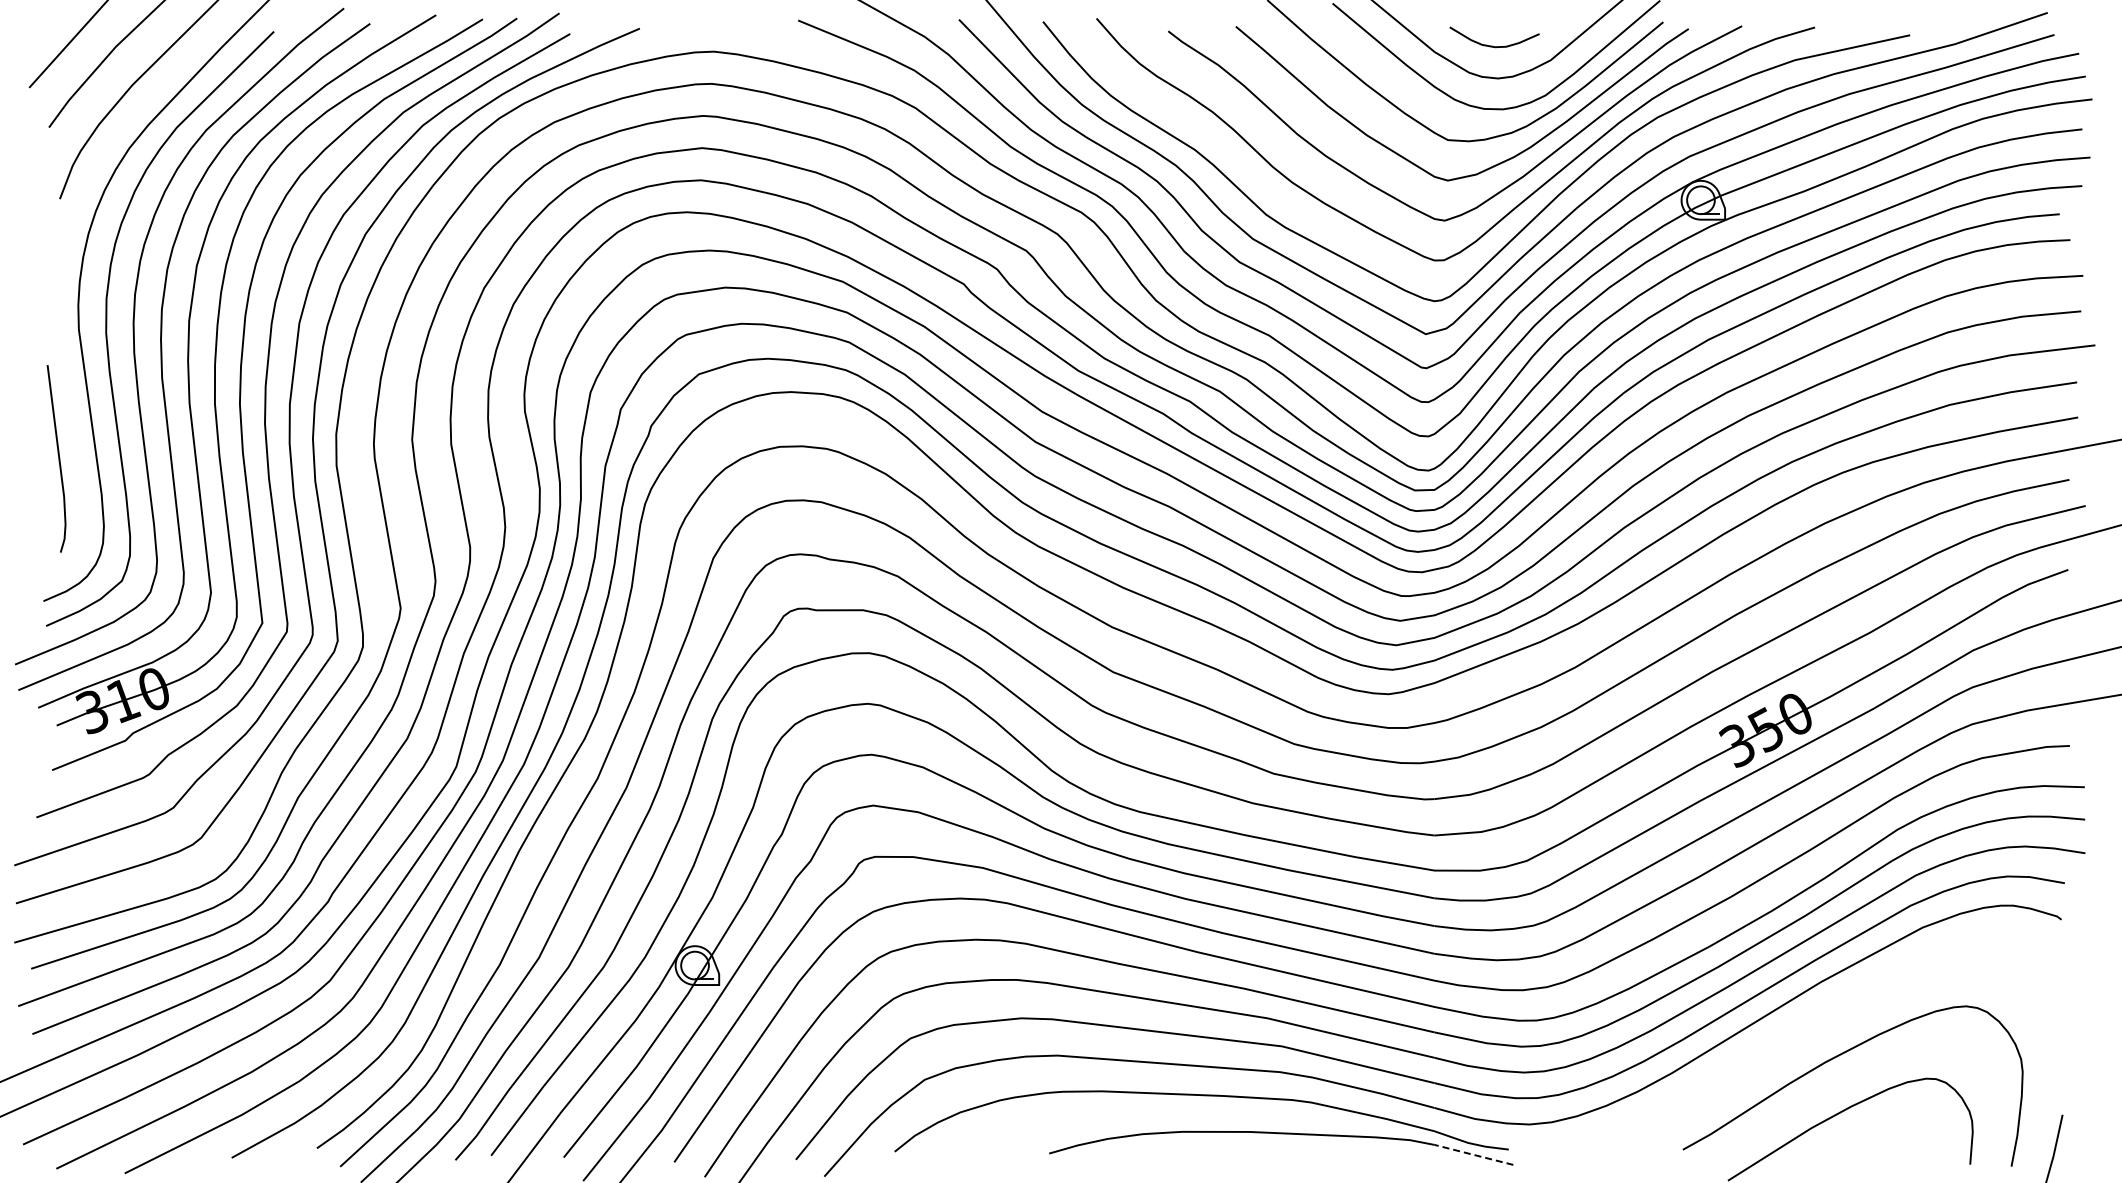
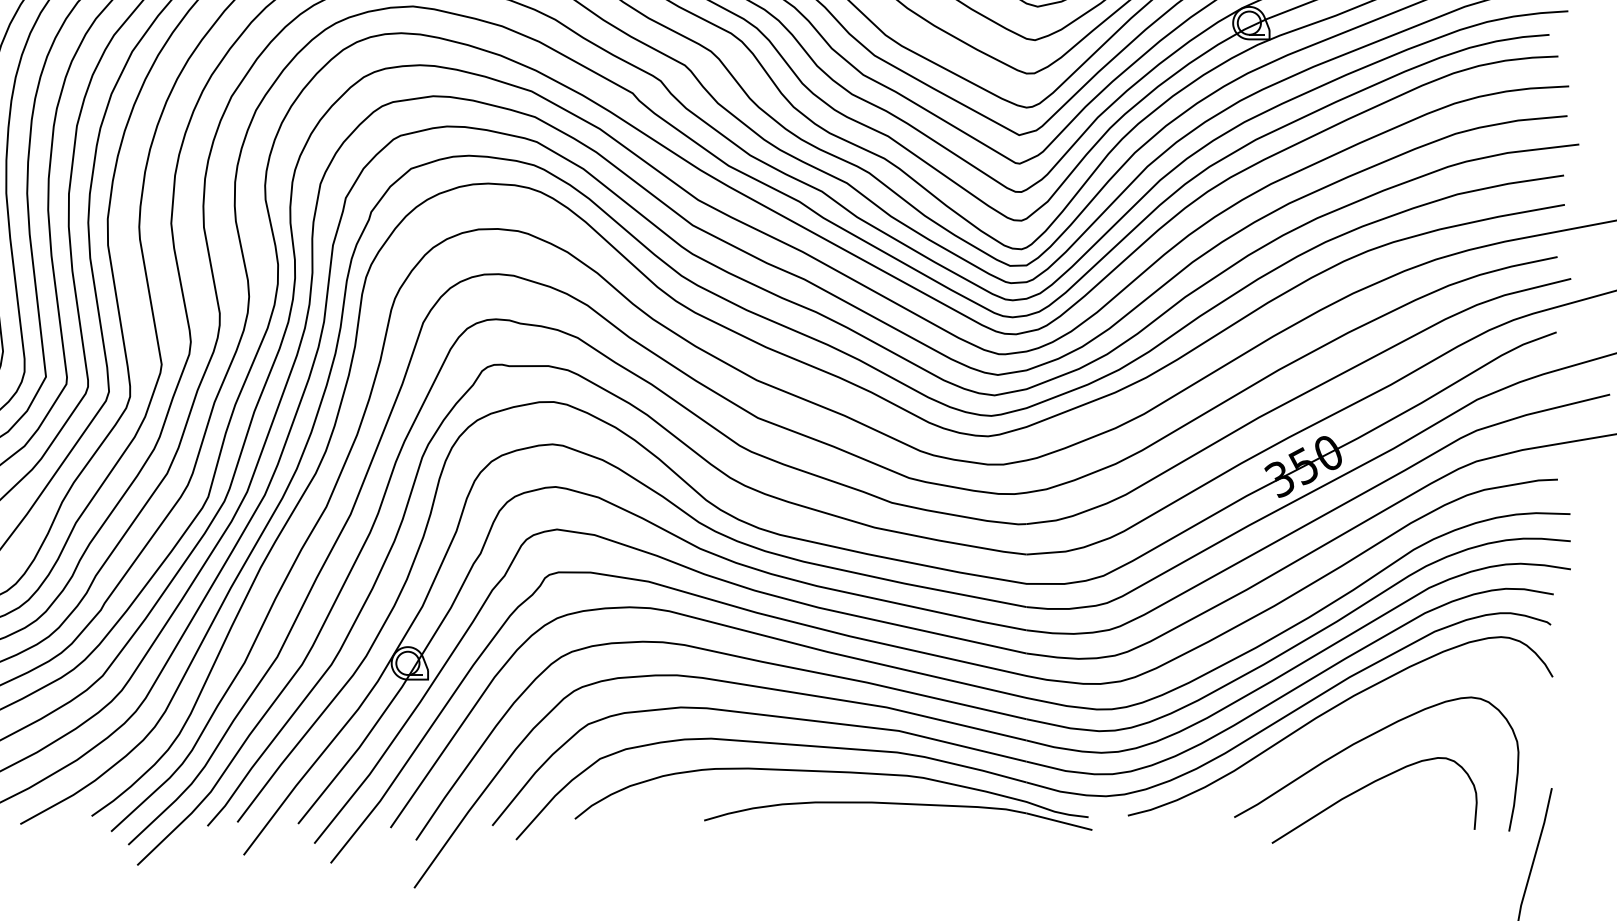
curve: (1799, 1021) -> (1331, 710), added
line: (1473, 1154) -> (1059, 821), dashed -> solid

